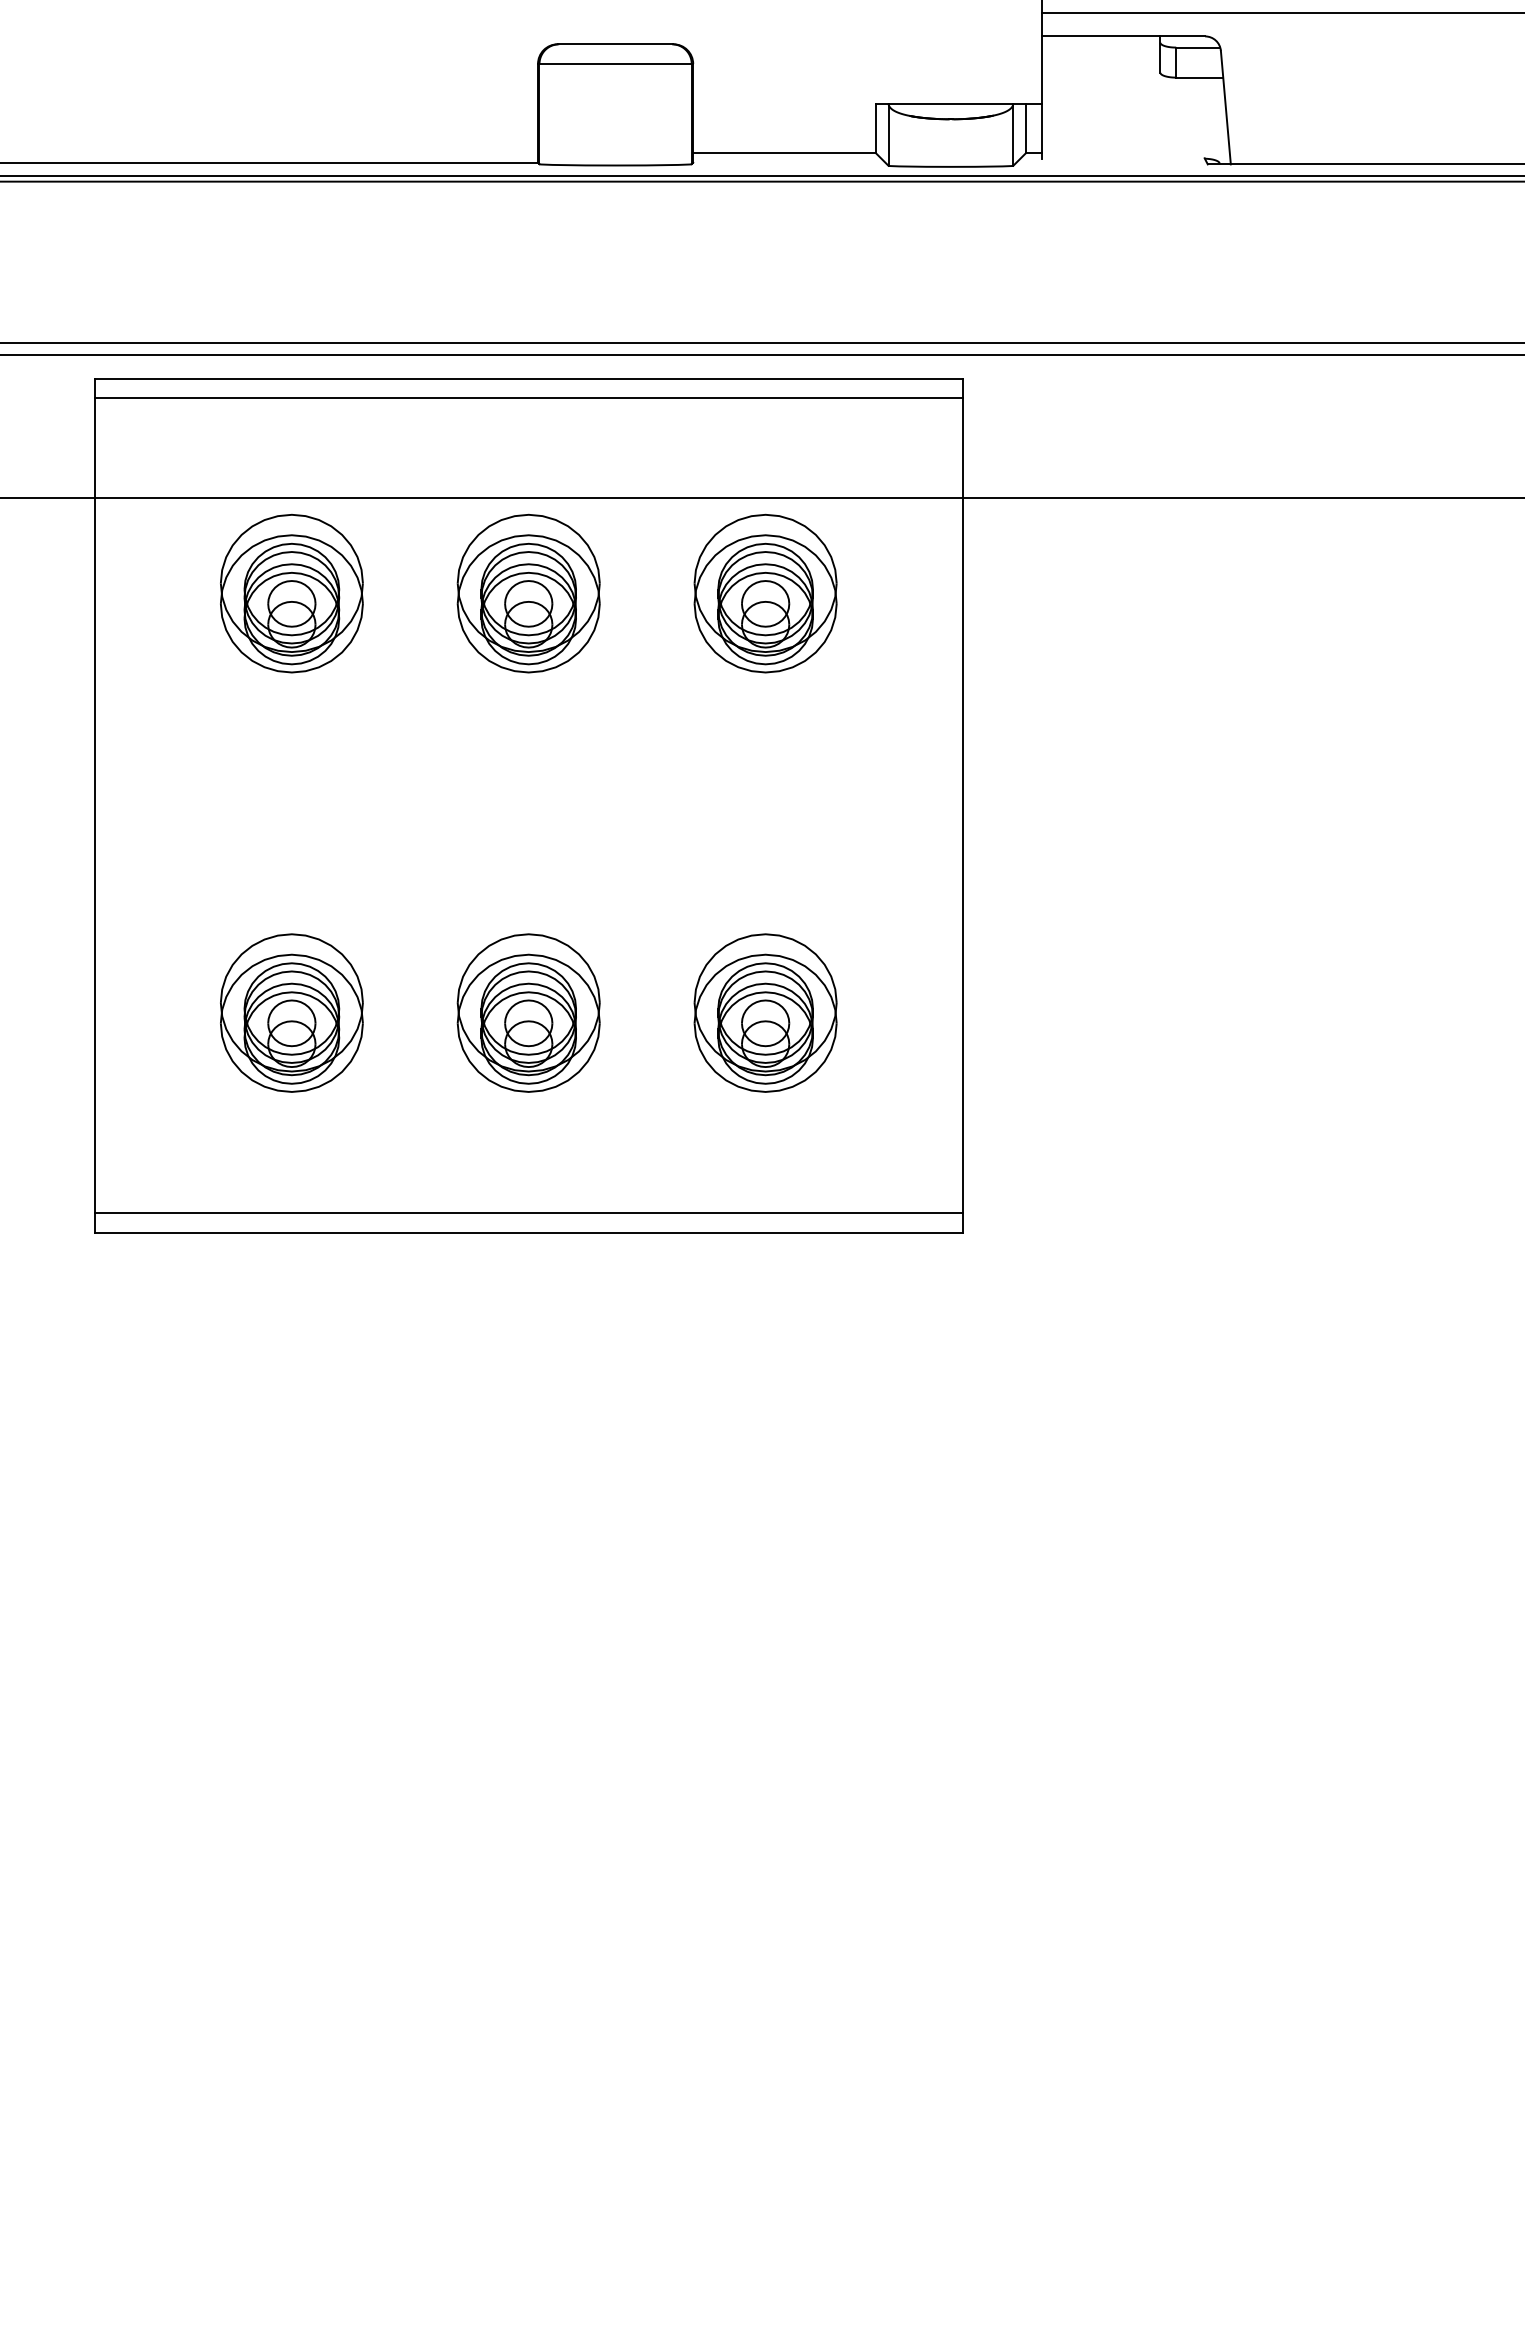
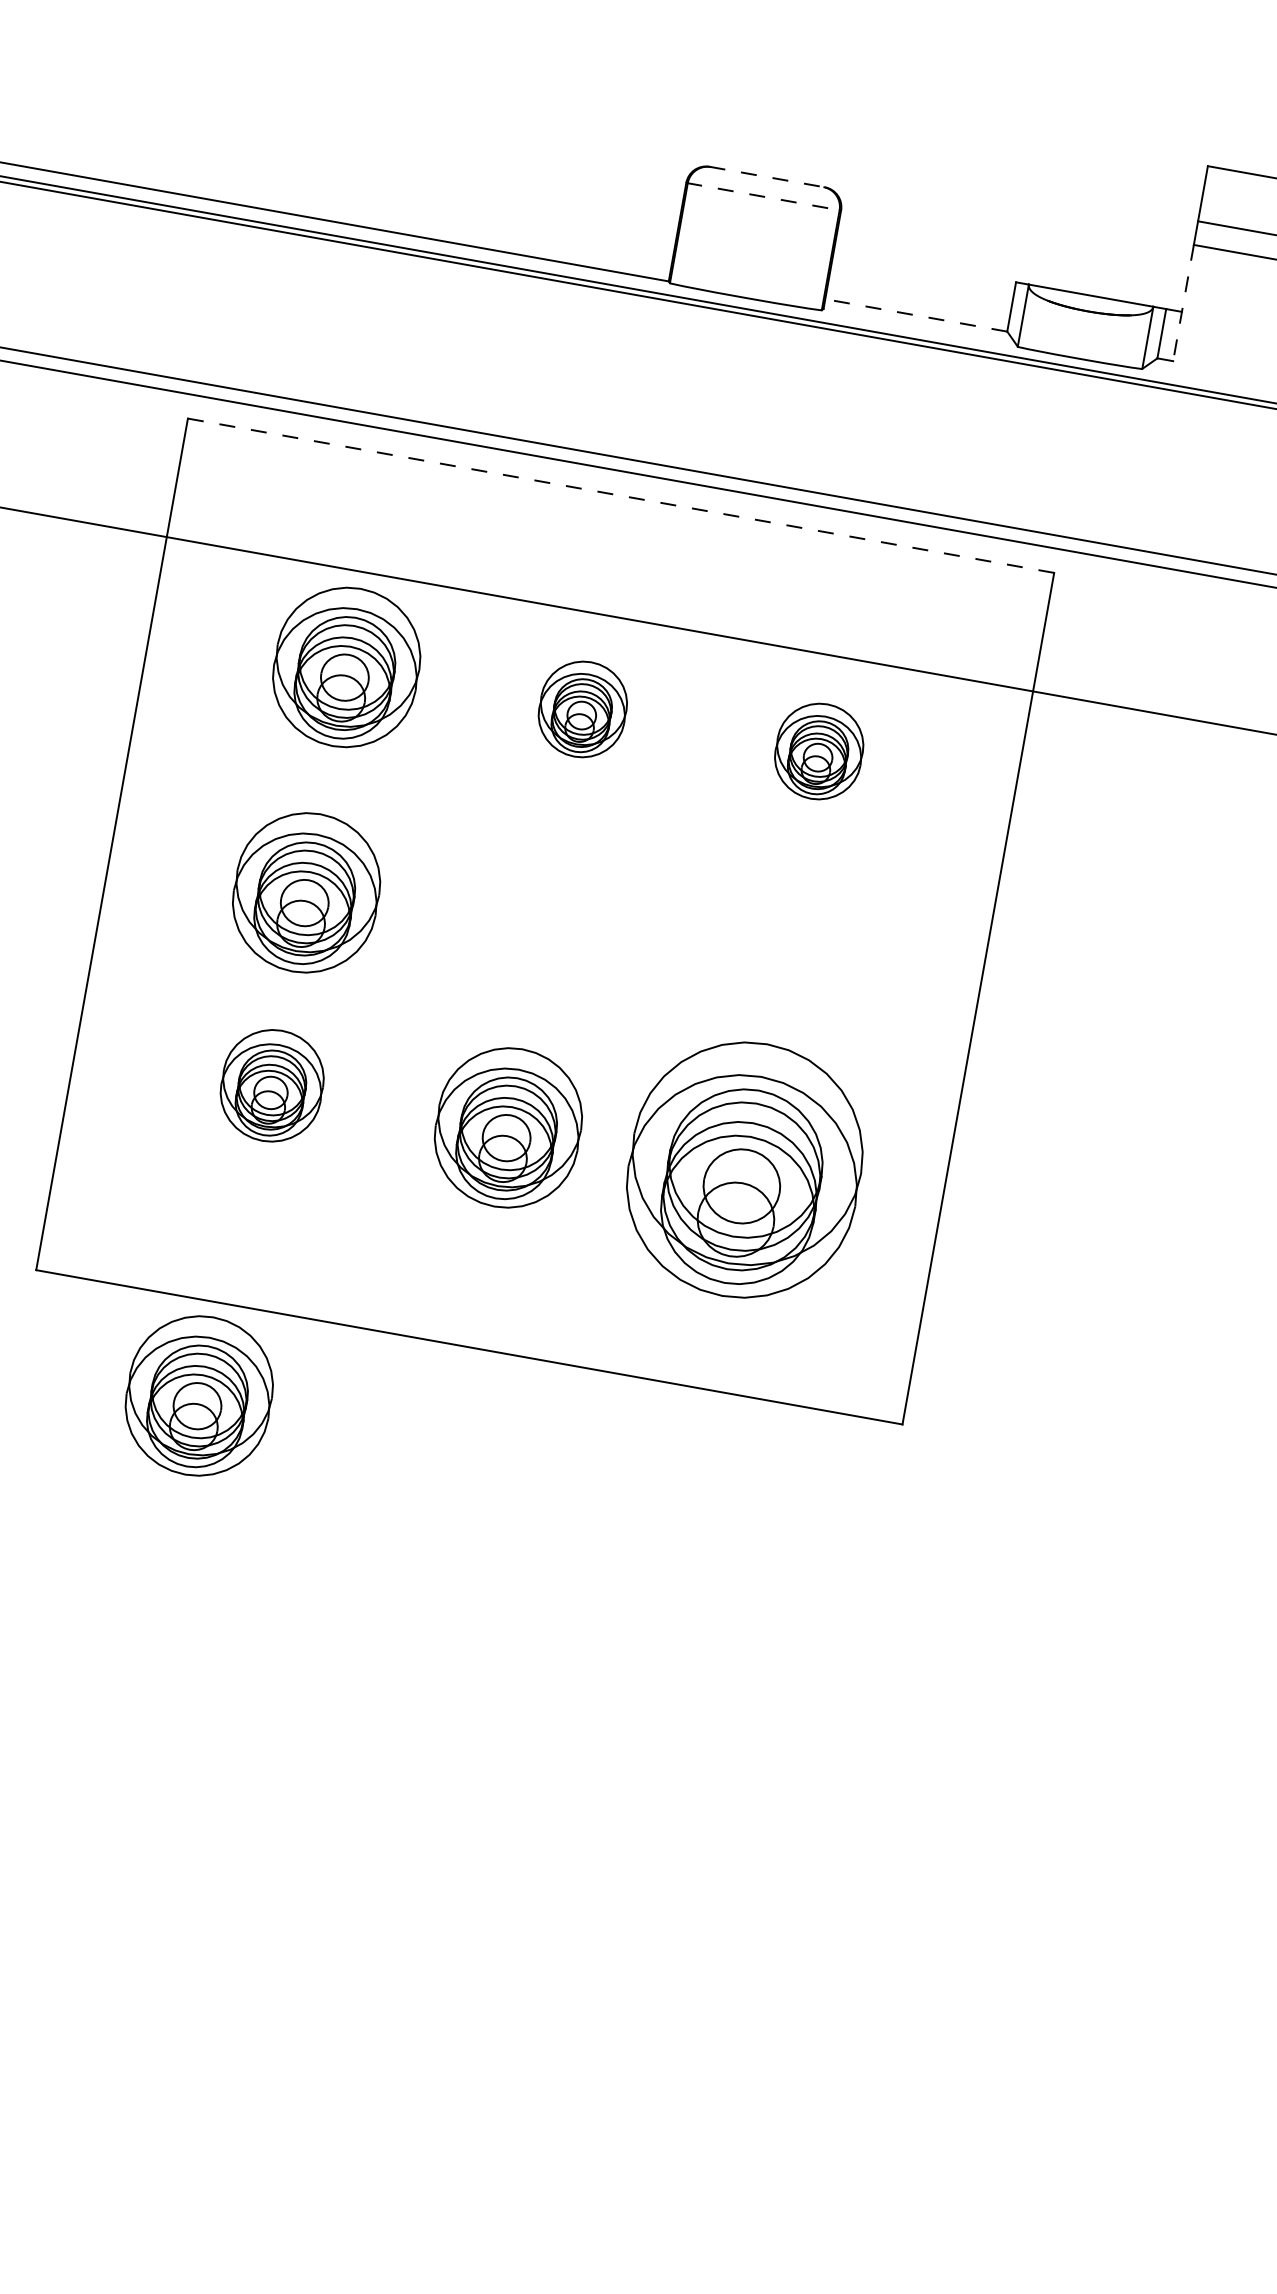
line: (615, 44) -> (767, 177), solid -> dashed
line: (615, 64) -> (763, 197), solid -> dashed
line: (1041, 98) -> (1182, 306), solid -> dashed
line: (783, 152) -> (915, 314), solid -> dashed
line: (528, 379) -> (620, 495), solid -> dashed
line: (528, 398) -> (617, 514), removed
part: (528, 593) -> (582, 709), size x0.6
part: (765, 593) -> (819, 751), size x0.6
part: (291, 819) -> (306, 892), added
part: (291, 1012) -> (271, 1085), size x0.7
part: (765, 1012) -> (744, 1169), size x1.6
line: (528, 1212) -> (472, 1326), removed
part: (274, 1326) -> (199, 1395), added

